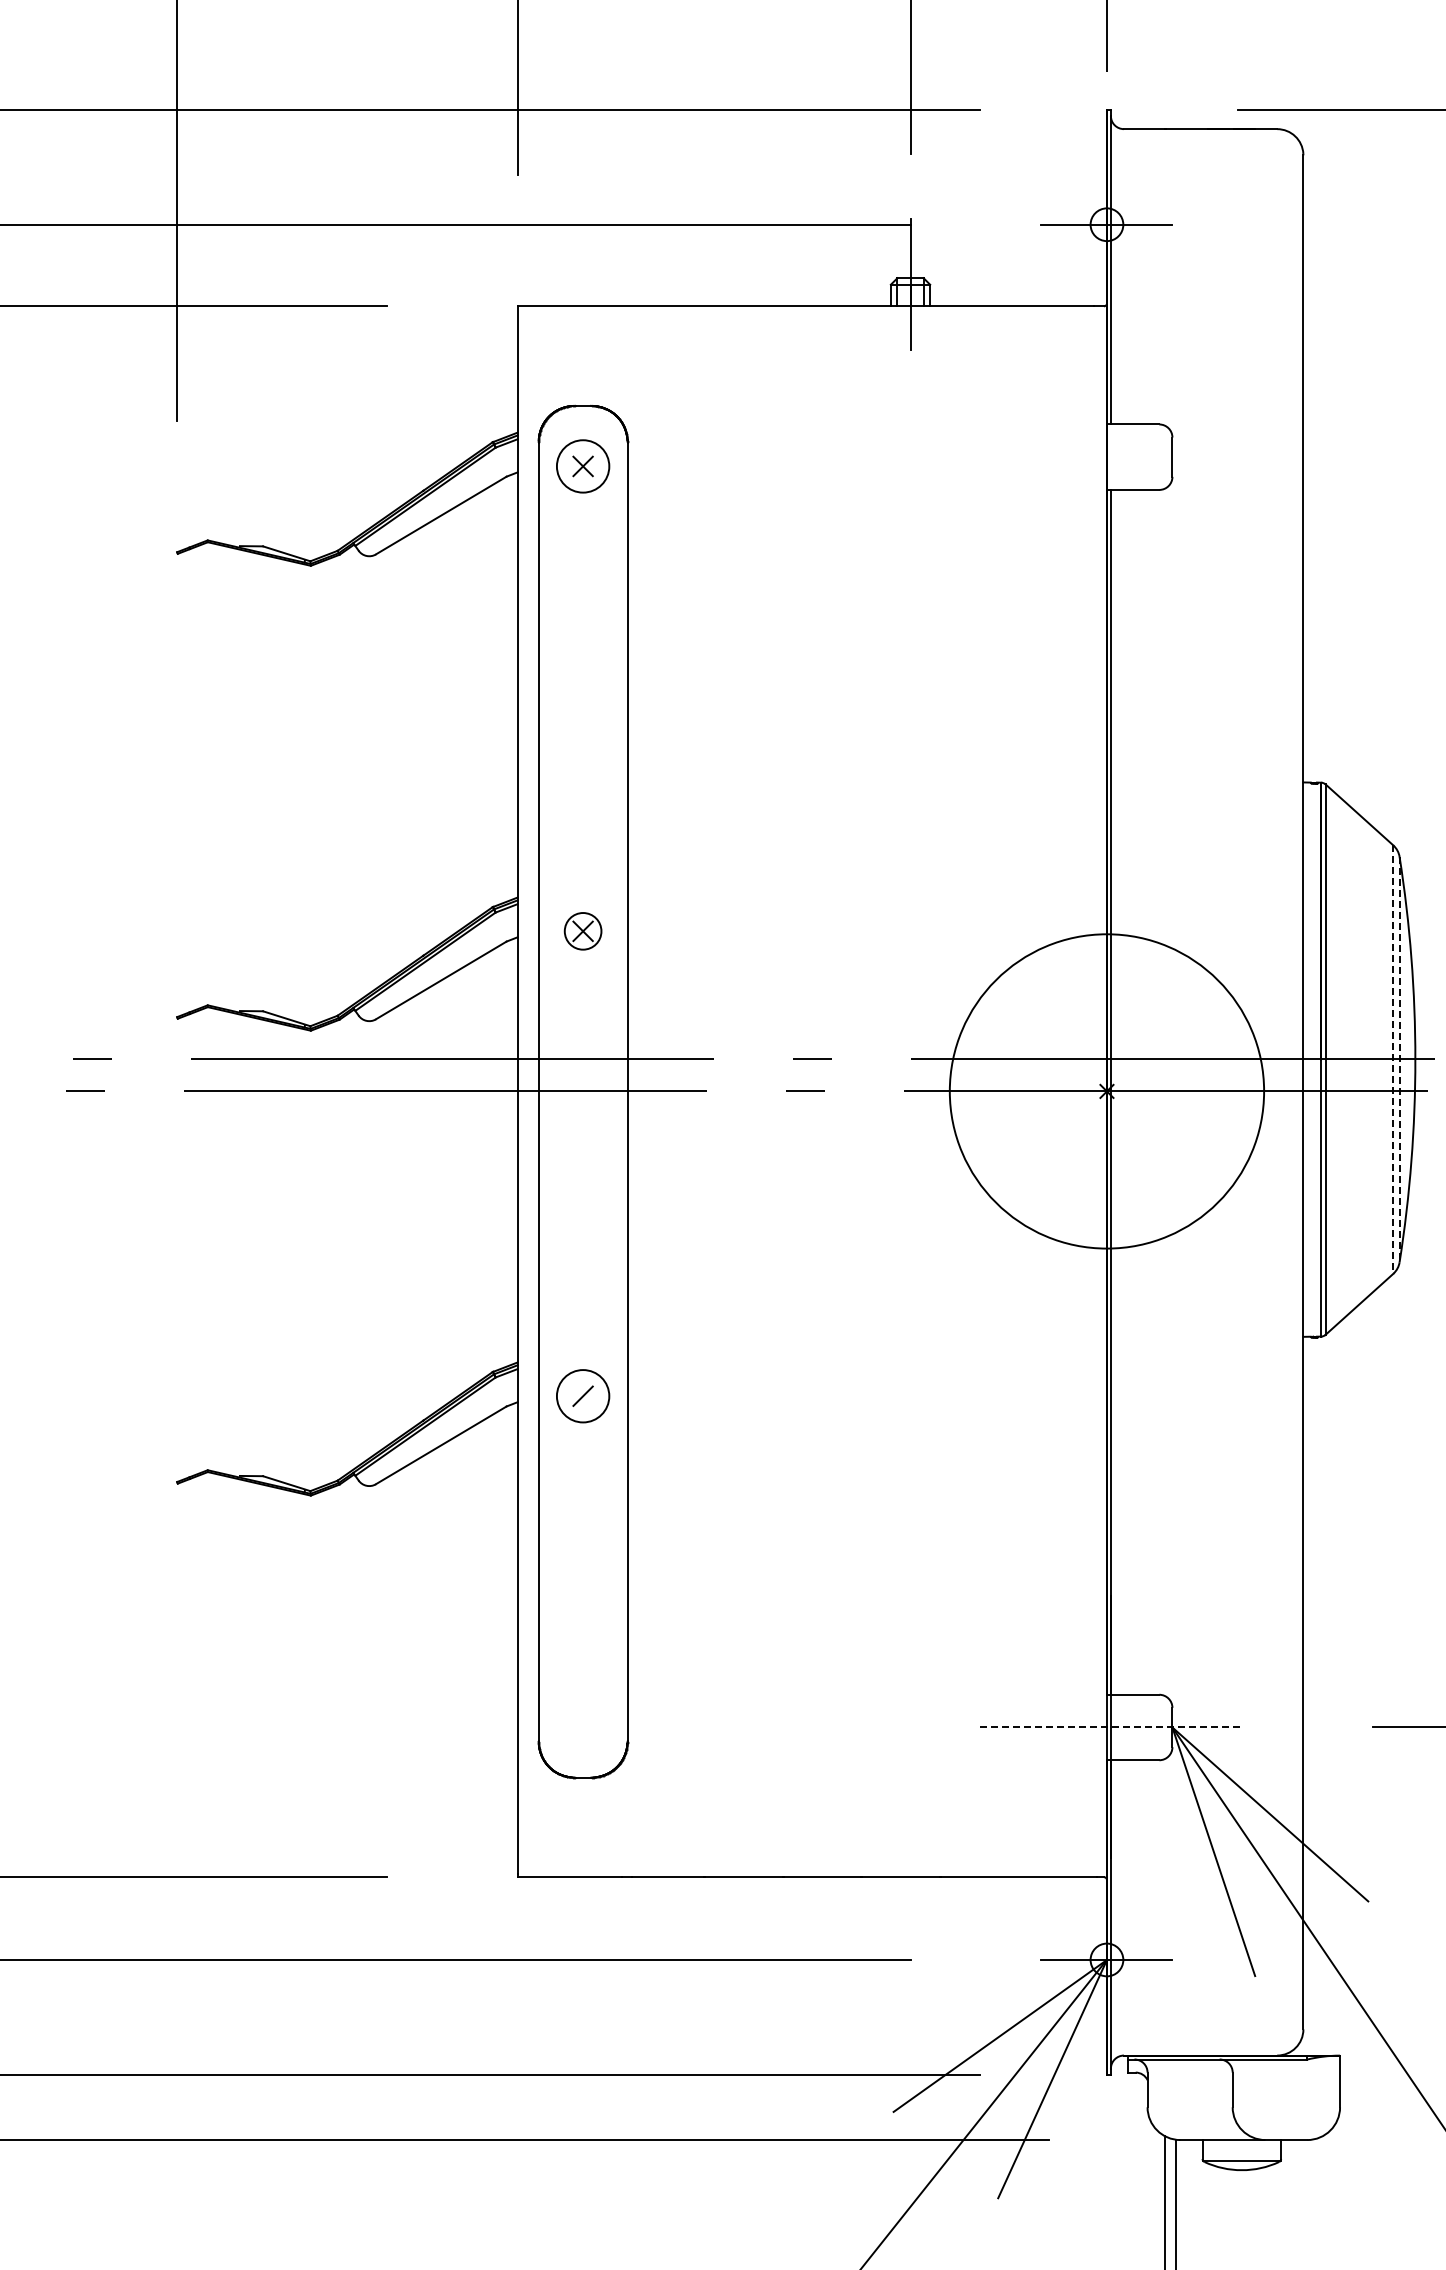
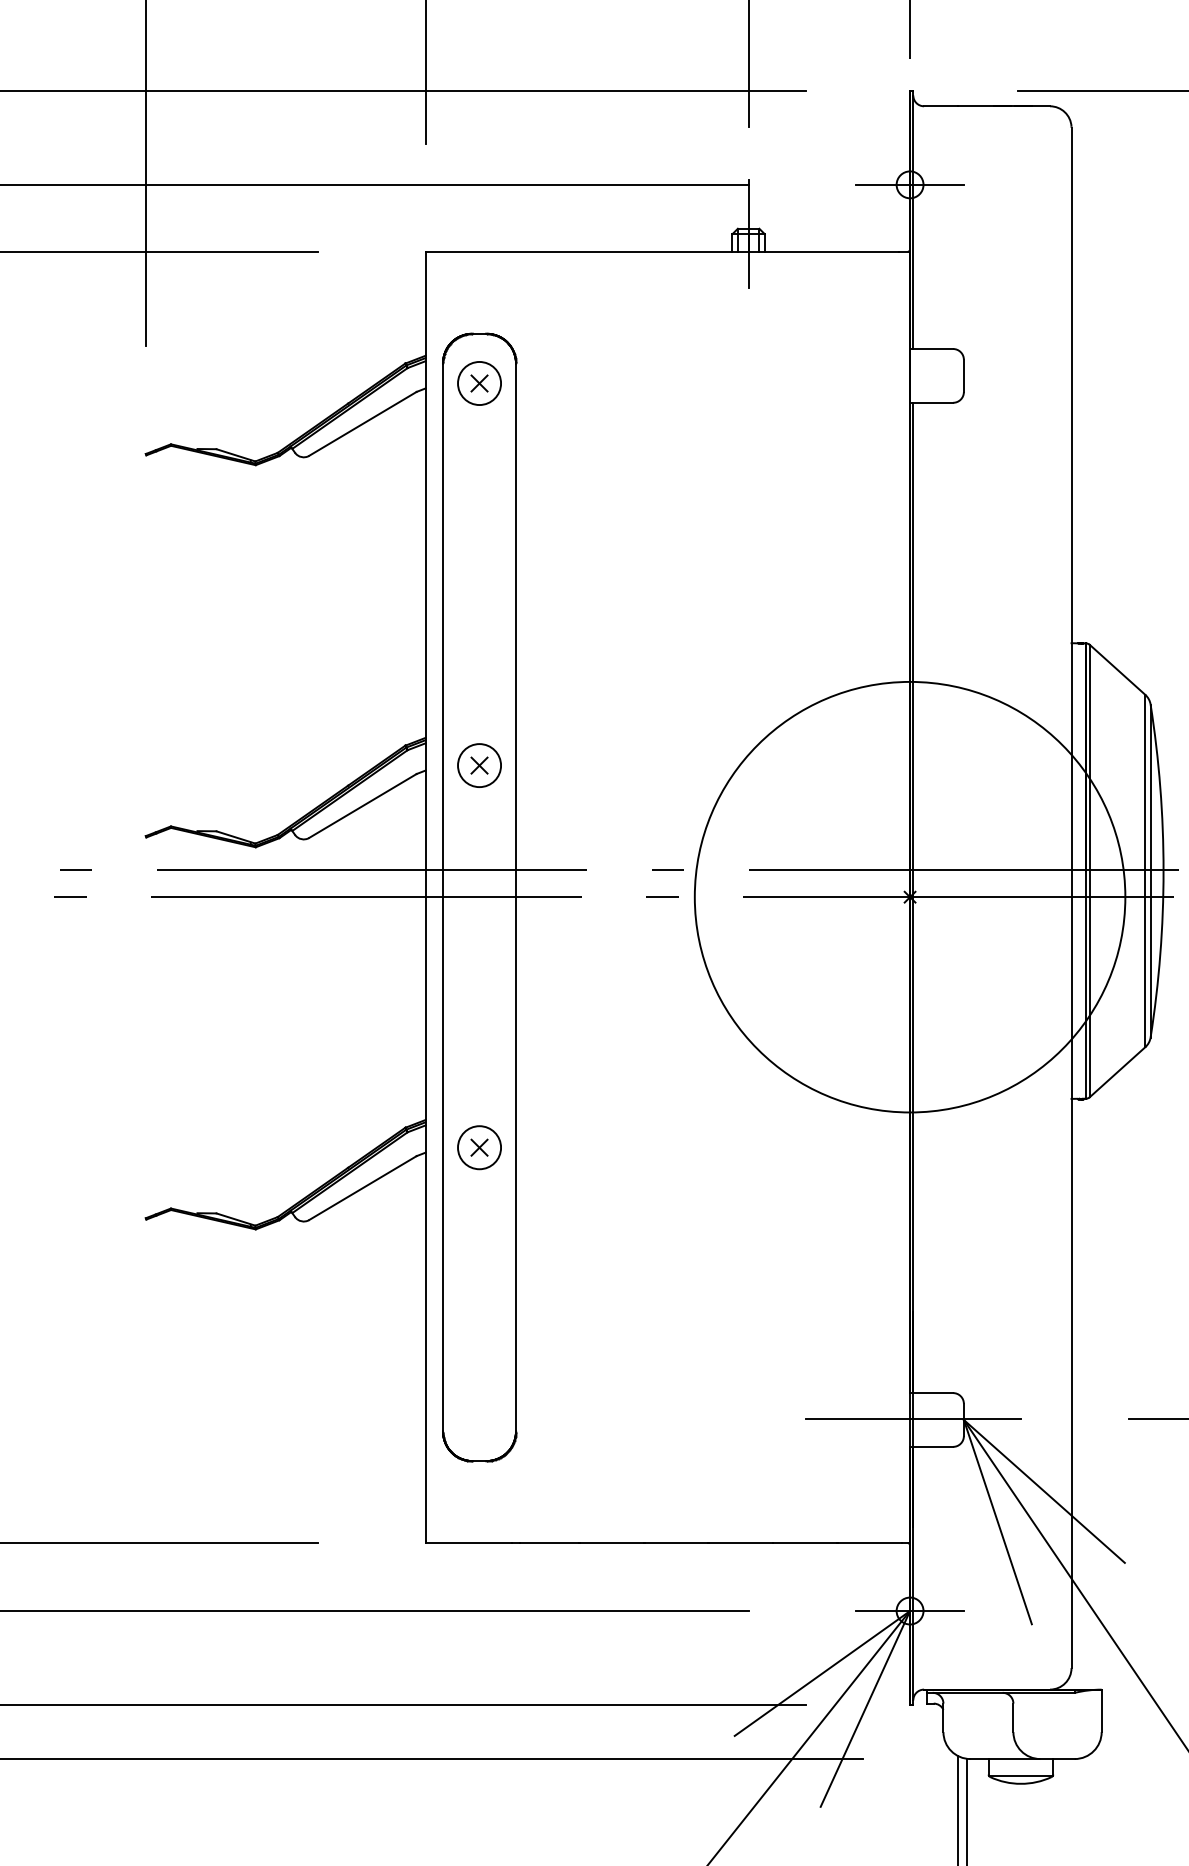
circle: (582, 931) -> (479, 765), size x1.43
line: (1399, 1059) -> (1150, 870), dashed -> solid
line: (1393, 1060) -> (1145, 871), dashed -> solid
circle: (1106, 1091) -> (909, 897), size x1.67
line: (582, 1395) -> (479, 1147), added
line: (1110, 1726) -> (912, 1419), dashed -> solid

